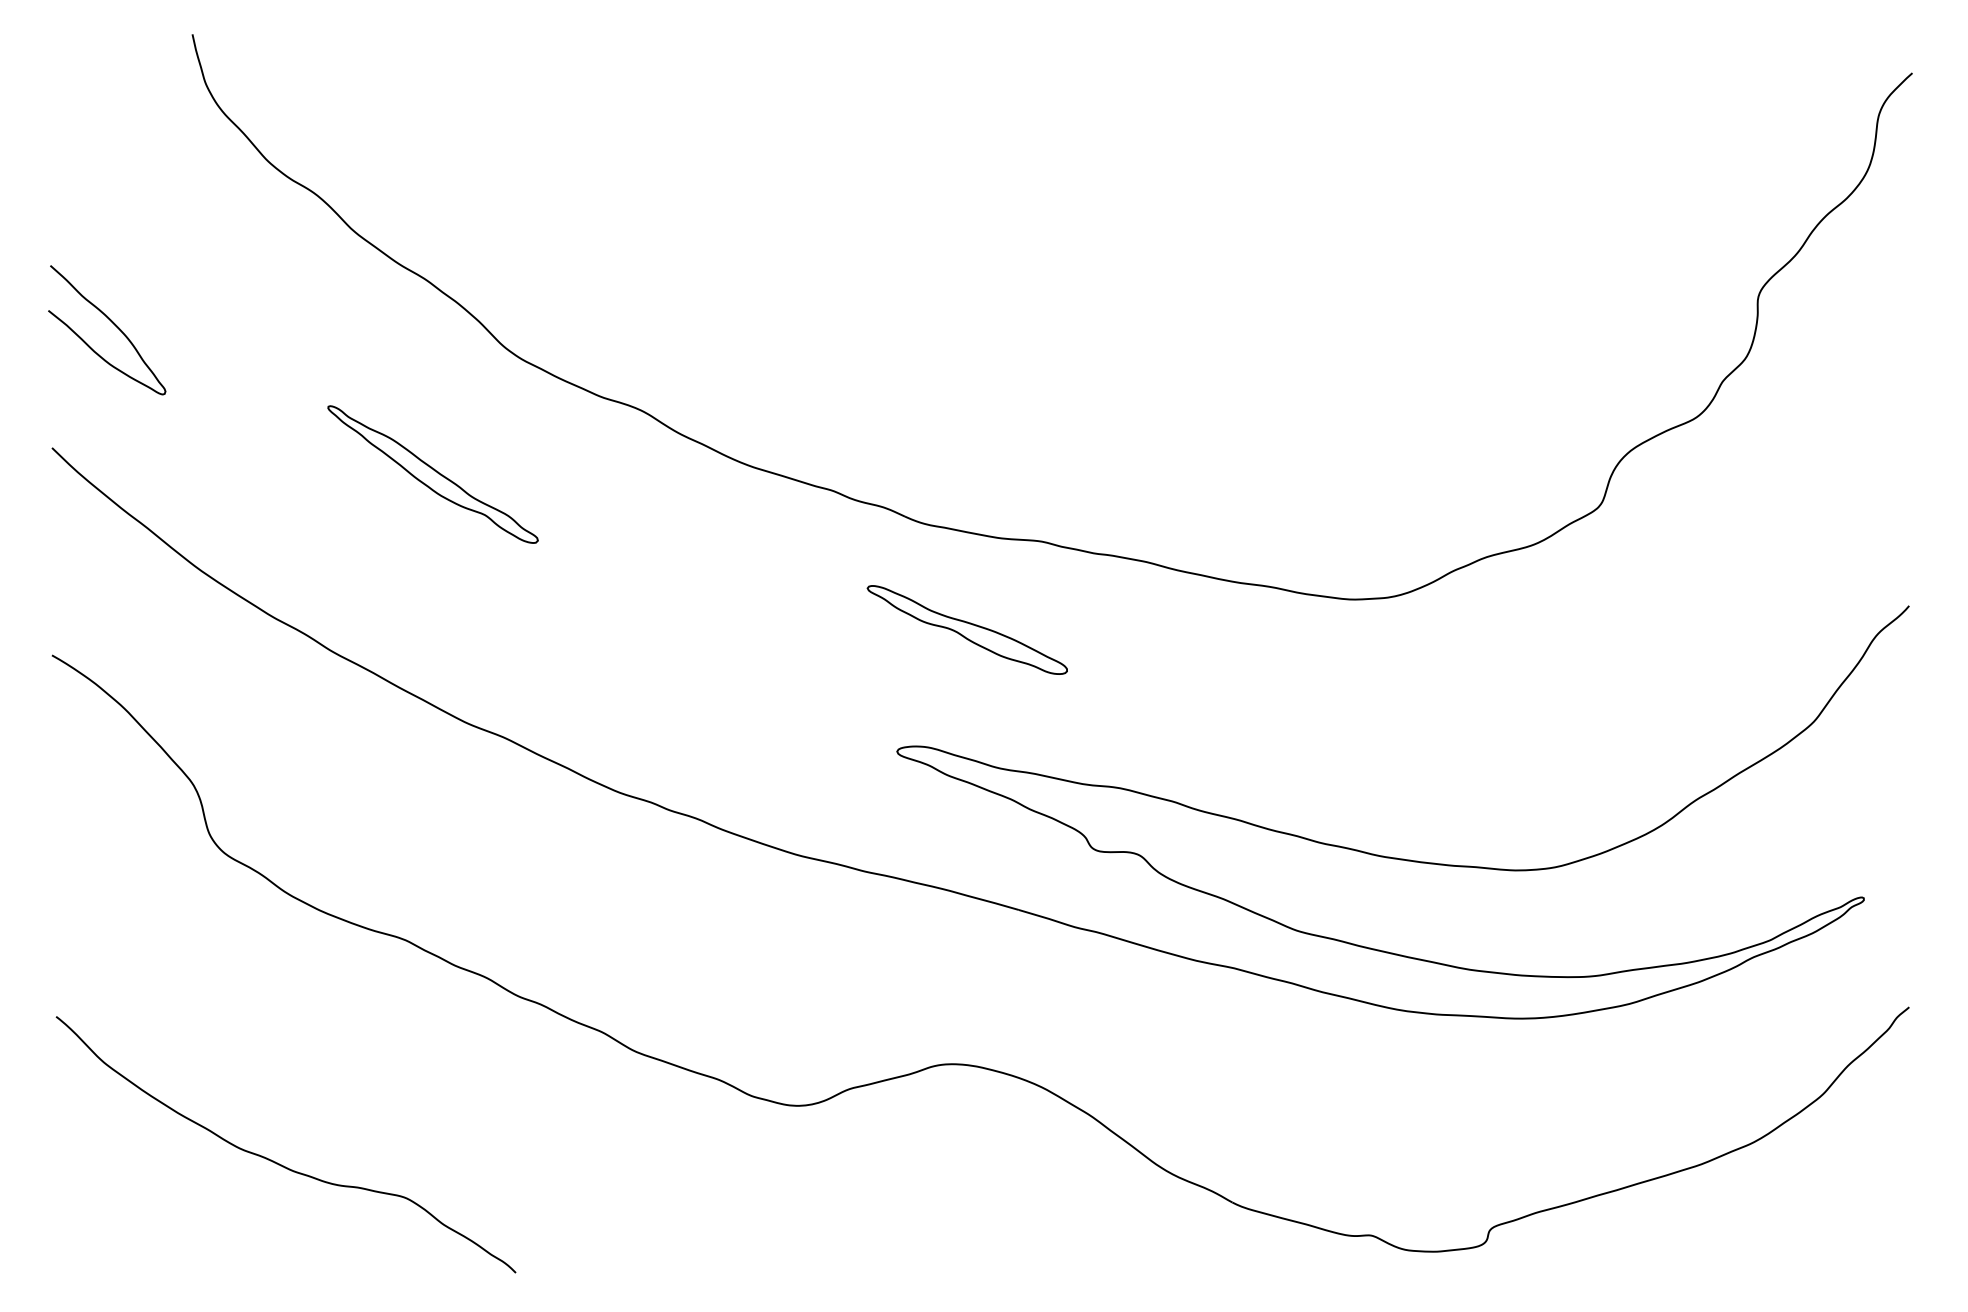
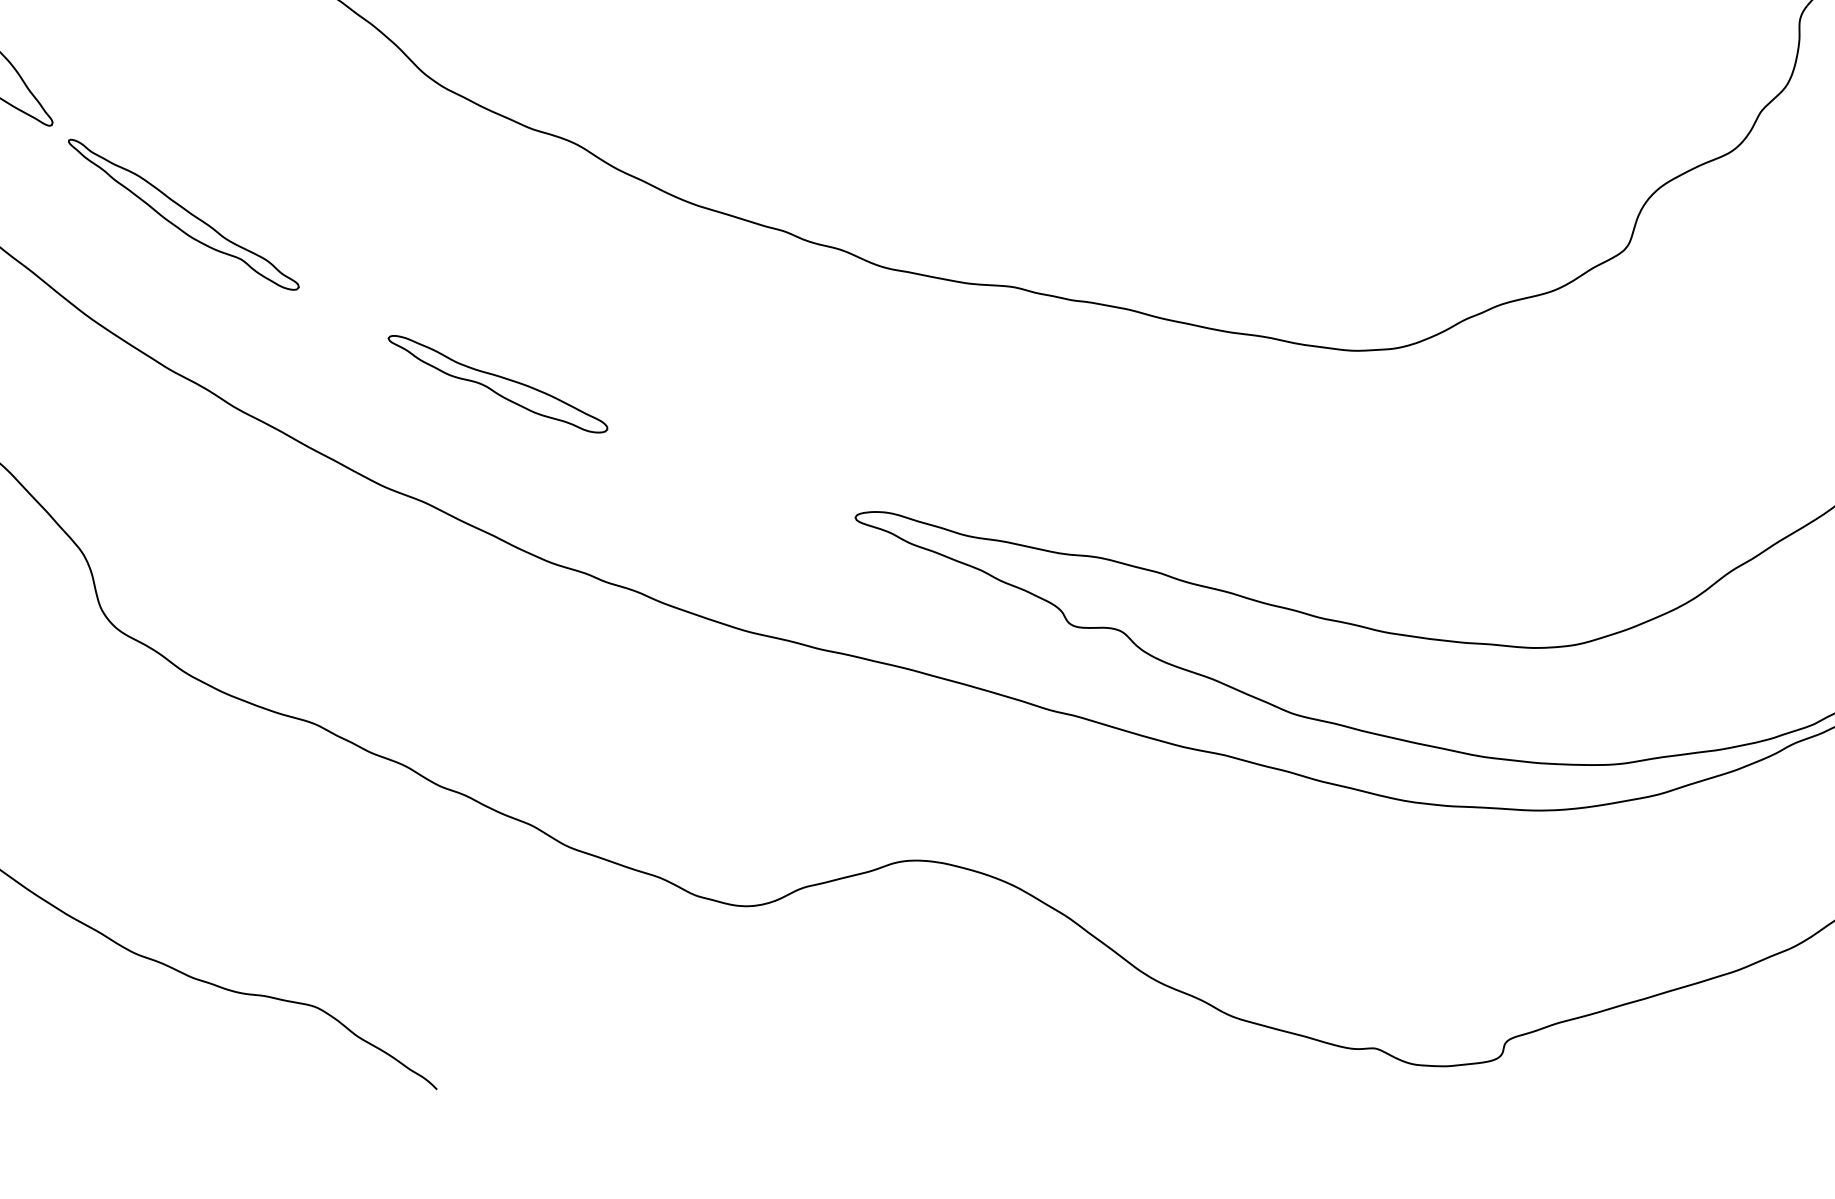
part: (432, 474) -> (183, 214), moved
part: (966, 629) -> (496, 383), moved

